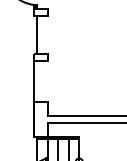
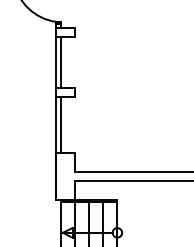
line: (33, 35) -> (56, 62), added
line: (37, 81) -> (61, 124), added

